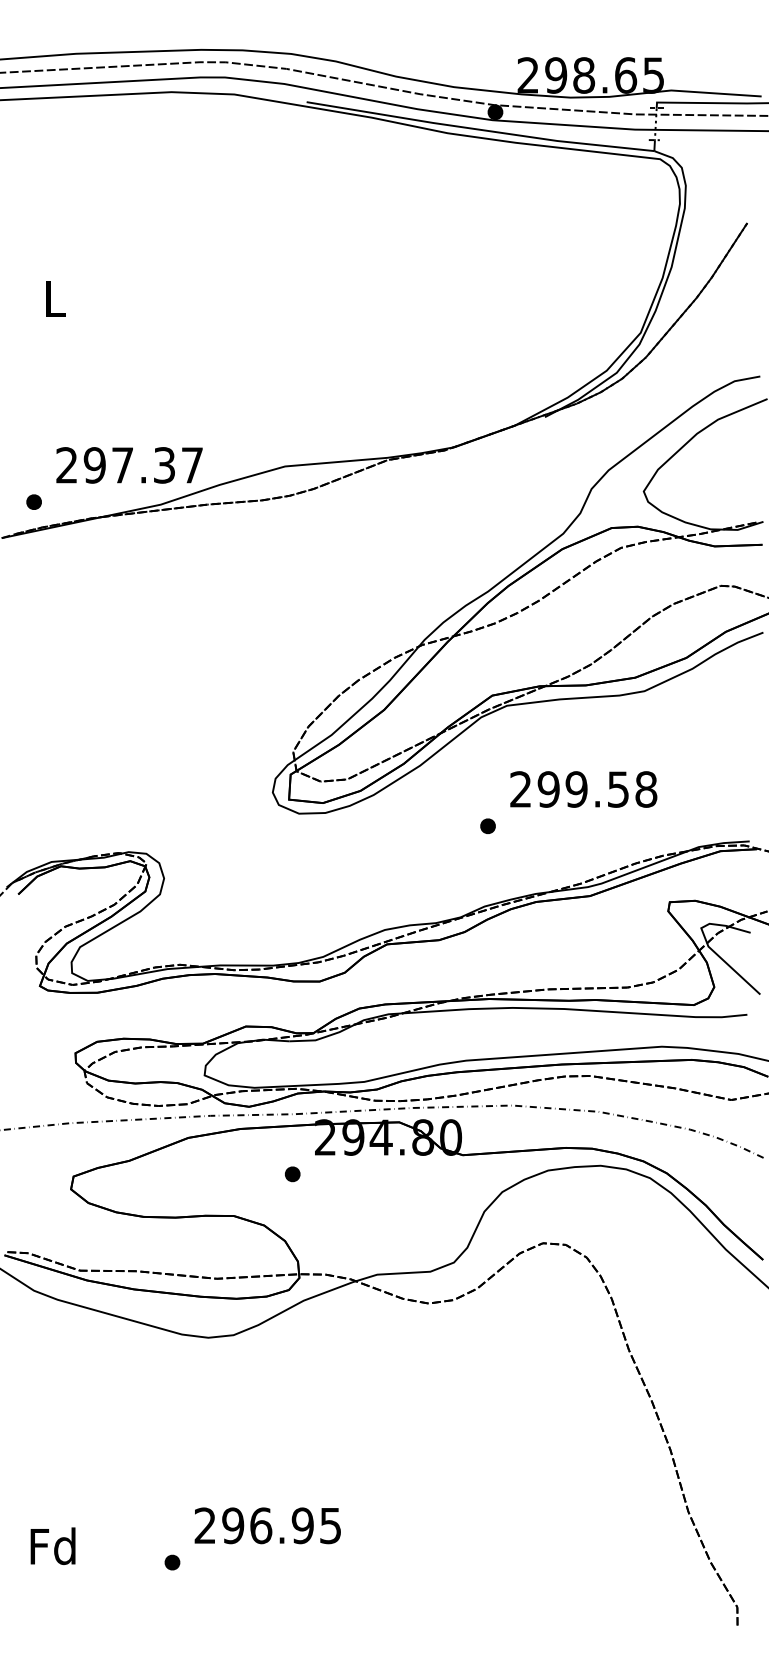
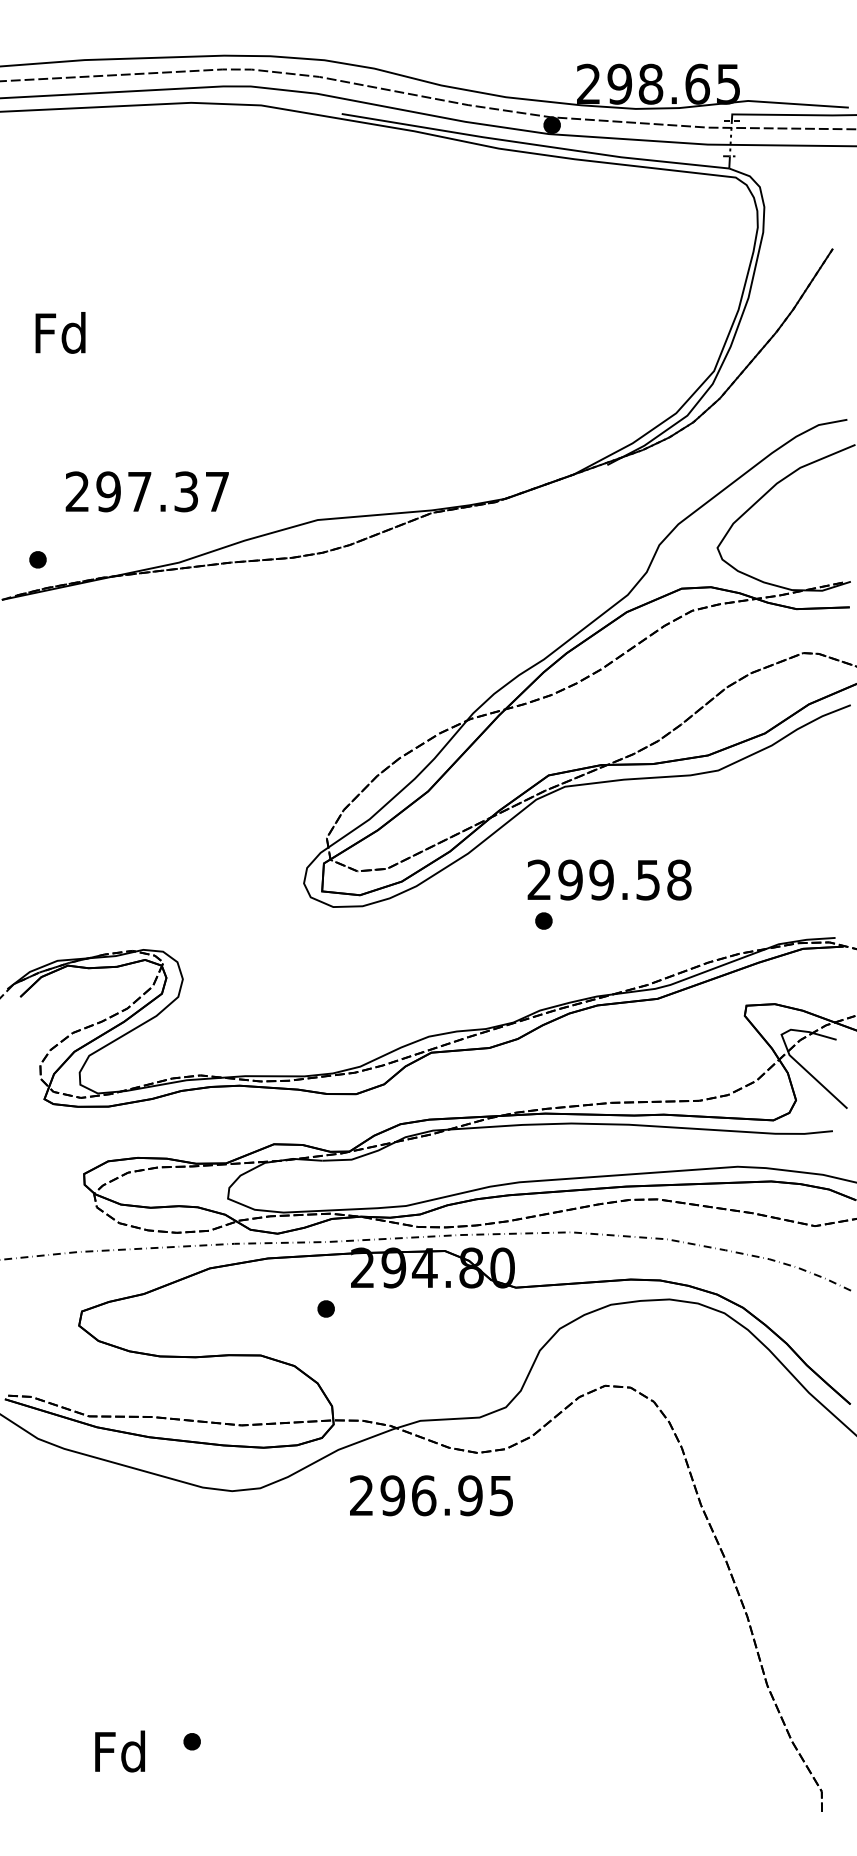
text: (54, 298) -> (60, 332), L -> Fd
text: (128, 465) -> (146, 491), moved
text: (583, 788) -> (609, 879), moved
text: (267, 1525) -> (431, 1495), moved
text: (52, 1546) -> (119, 1751), moved

